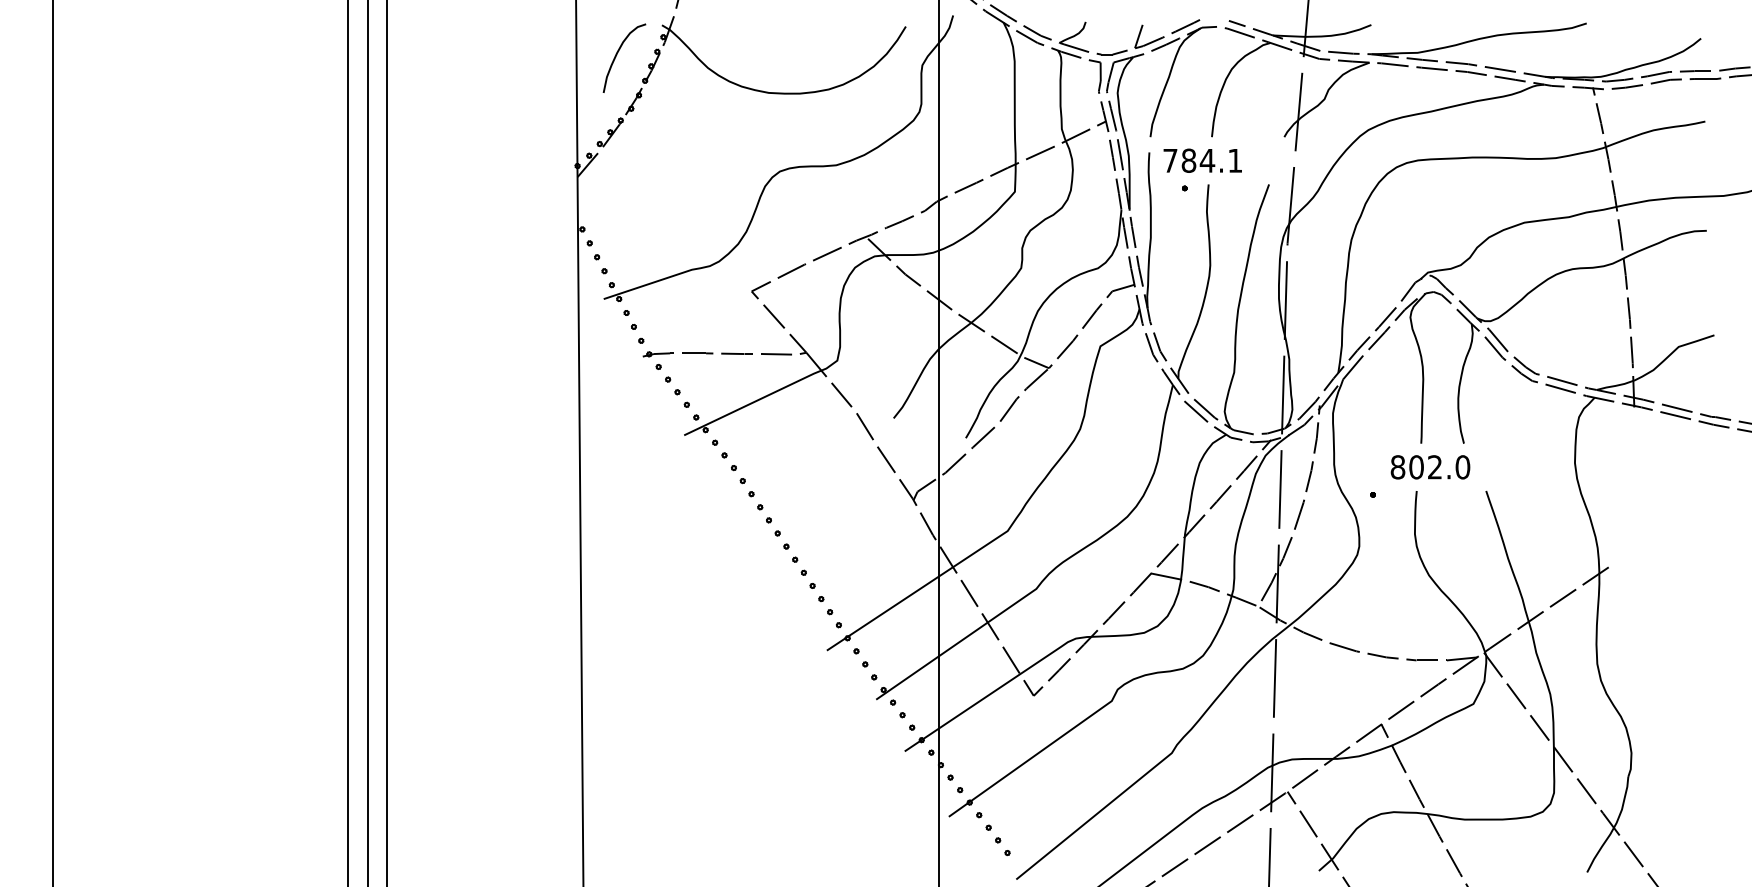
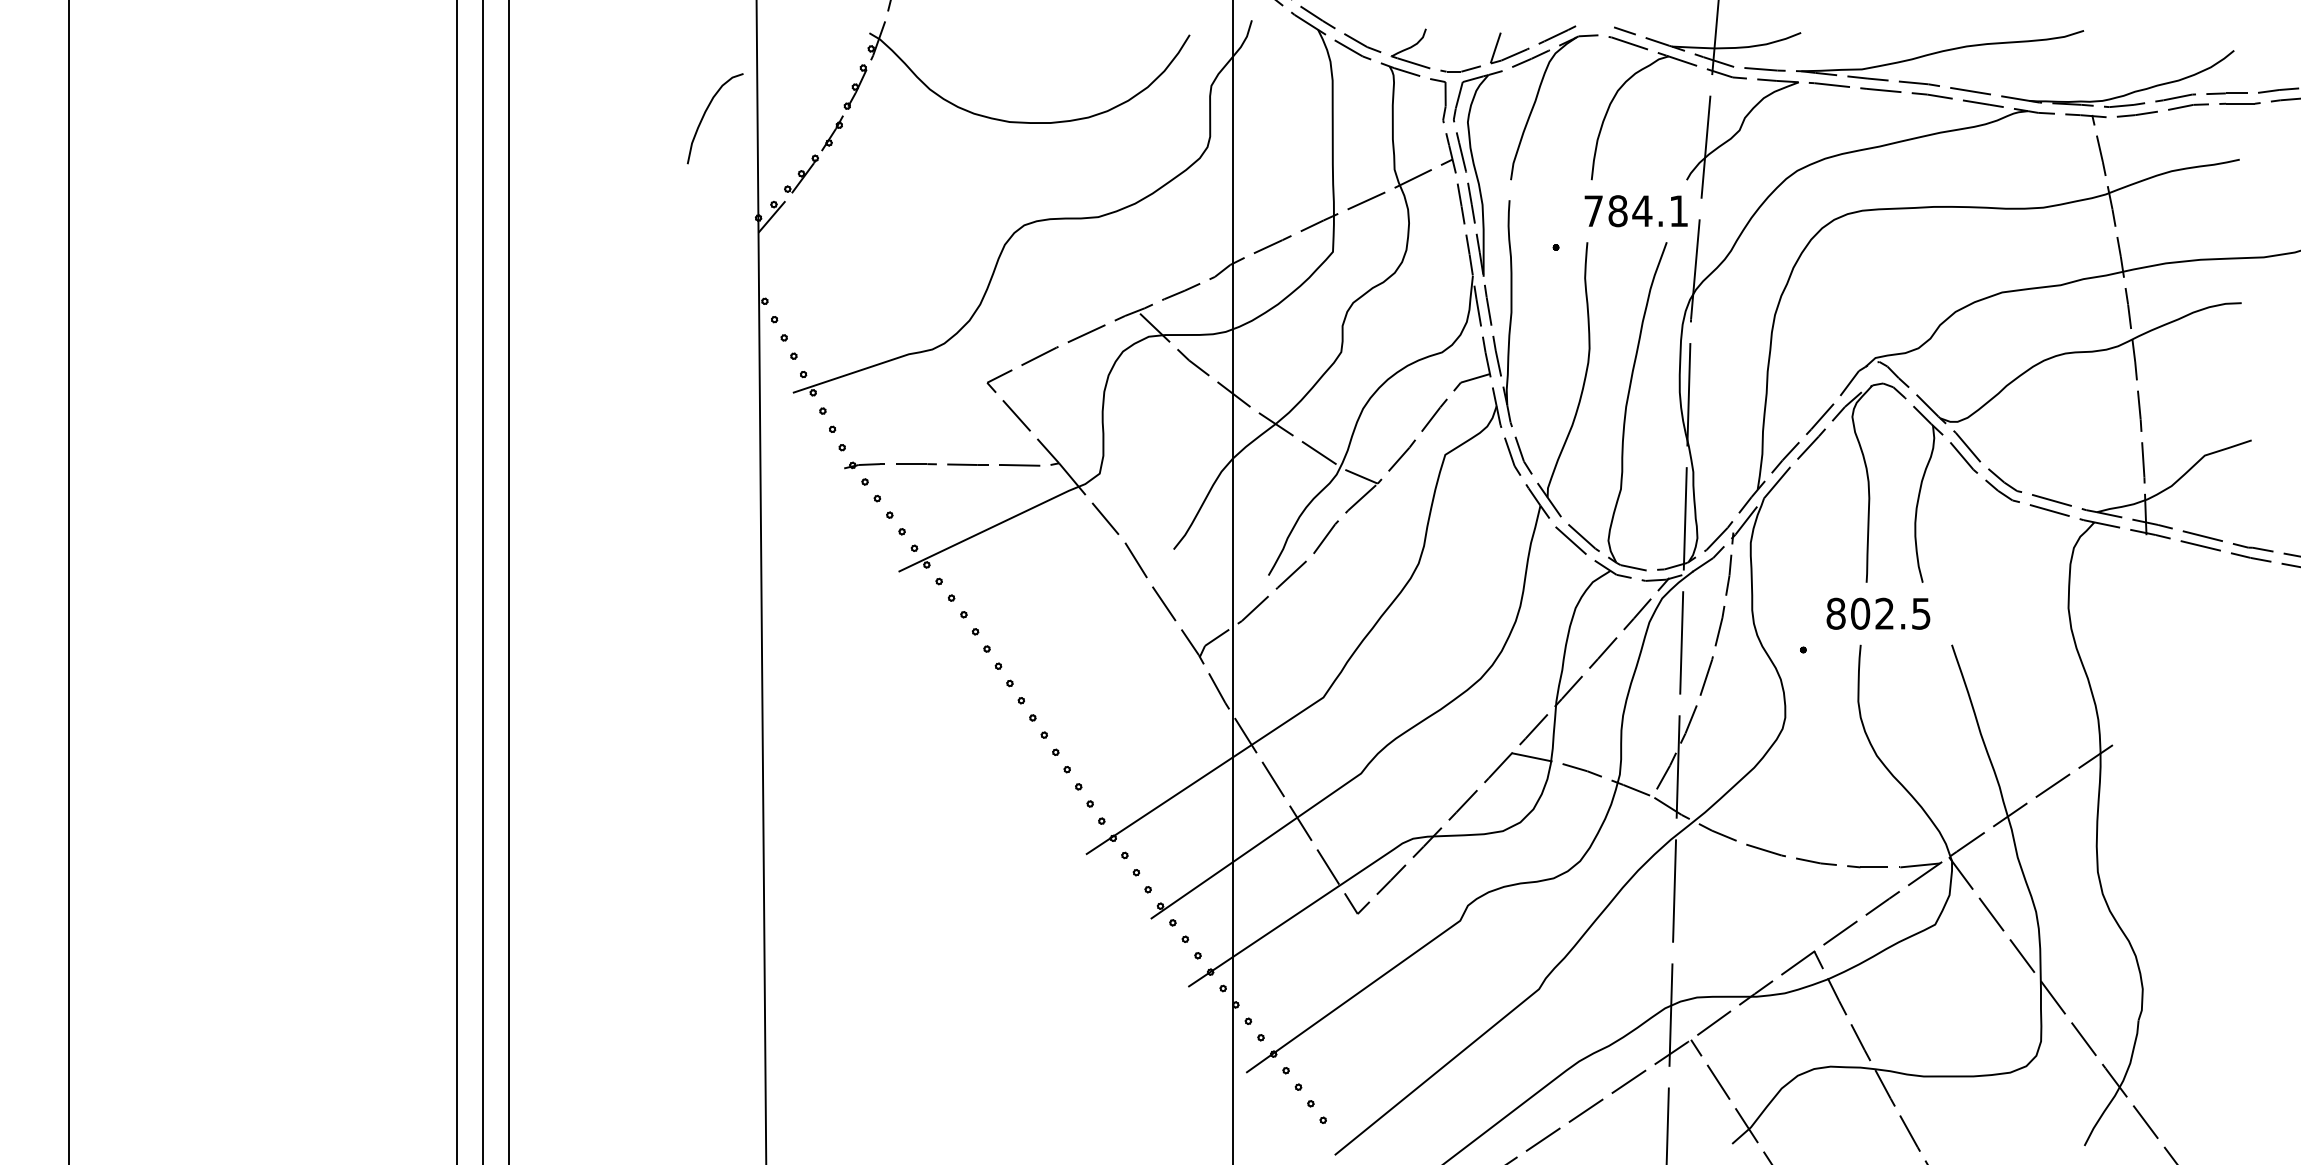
curve: (617, 54) -> (705, 113), moved
text: (1202, 160) -> (1635, 210), moved
text: (1462, 467) -> (1920, 614), 802.0 -> 802.5

